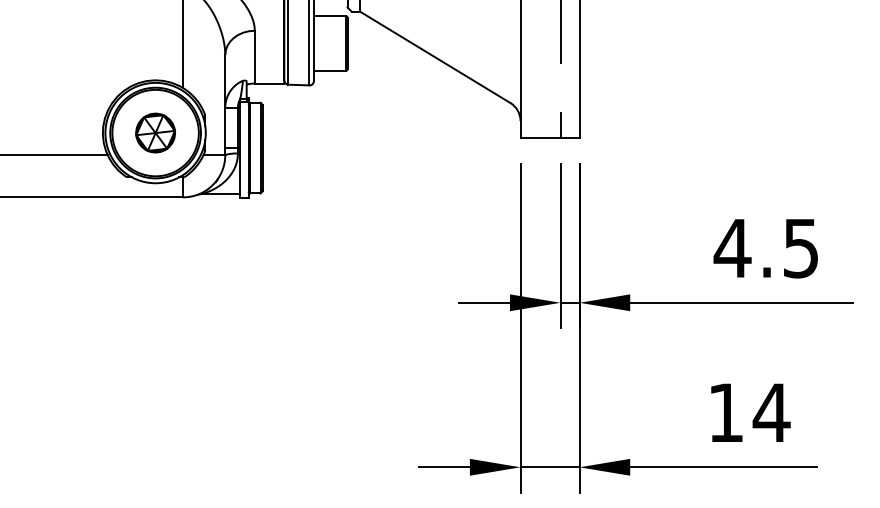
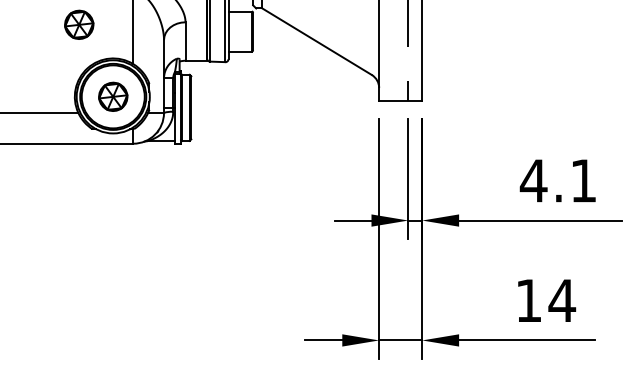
part: (109, 33) -> (79, 24), added
text: (800, 247) -> (583, 180), 4.5 -> 4.1

